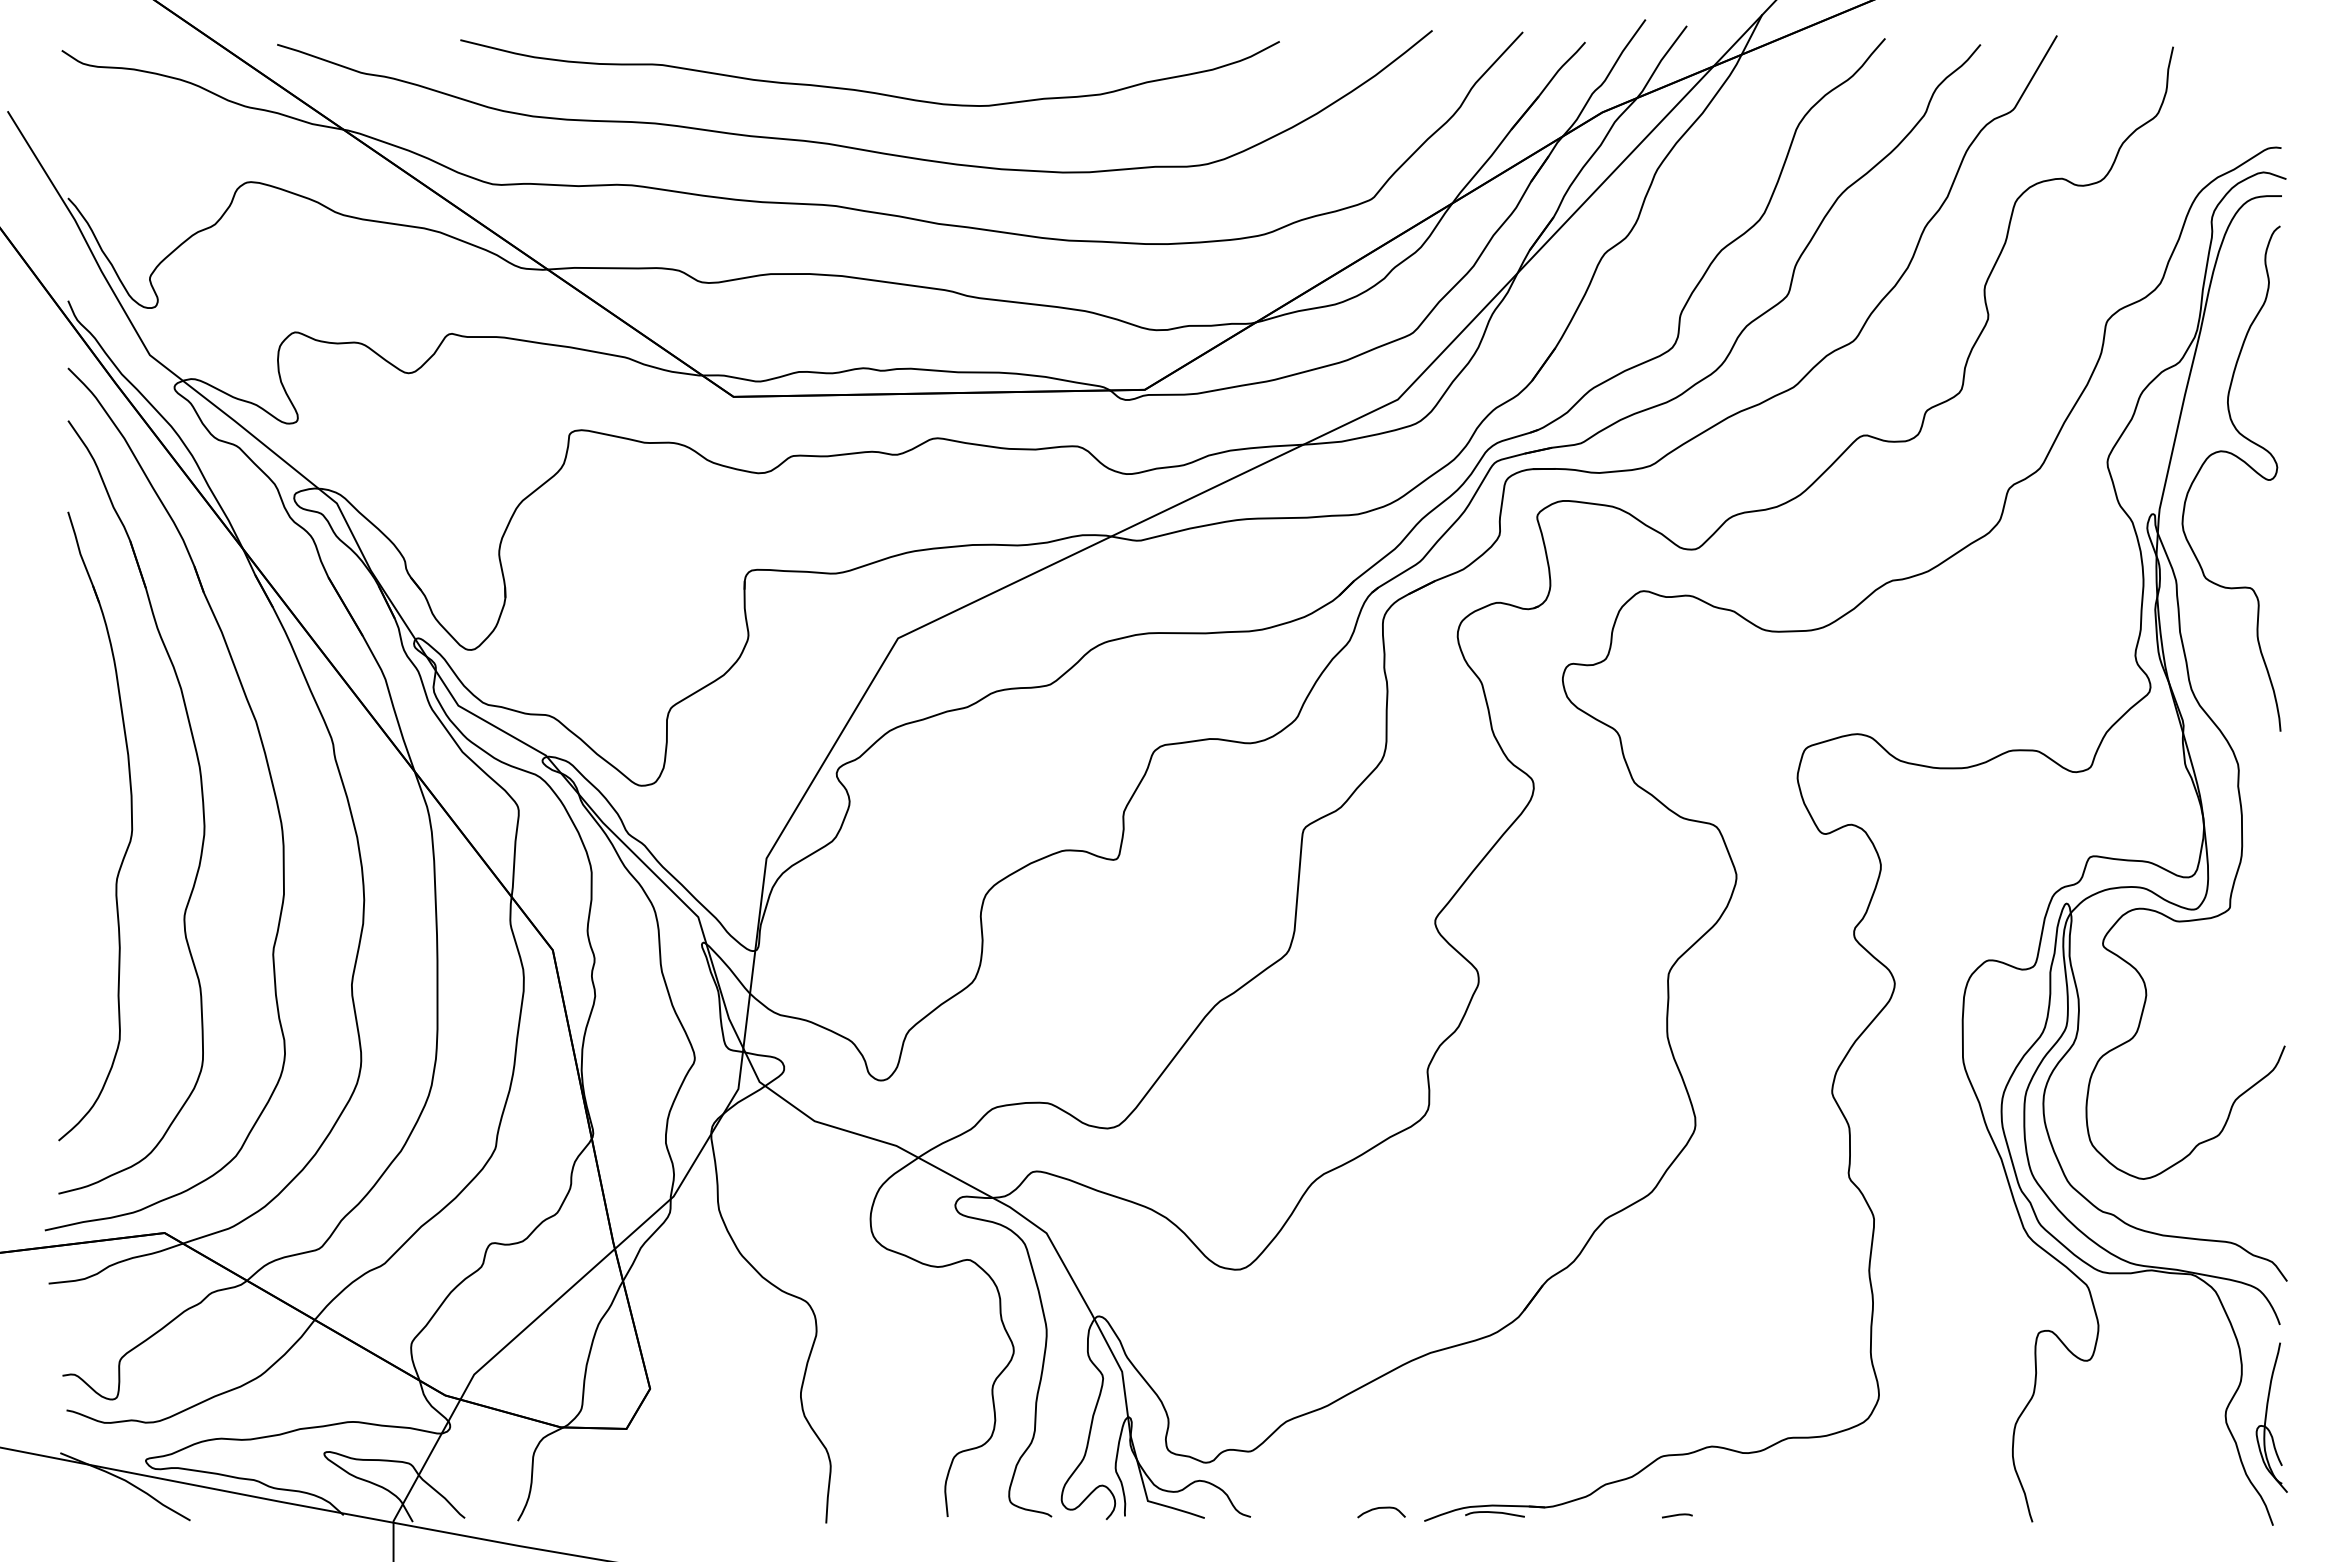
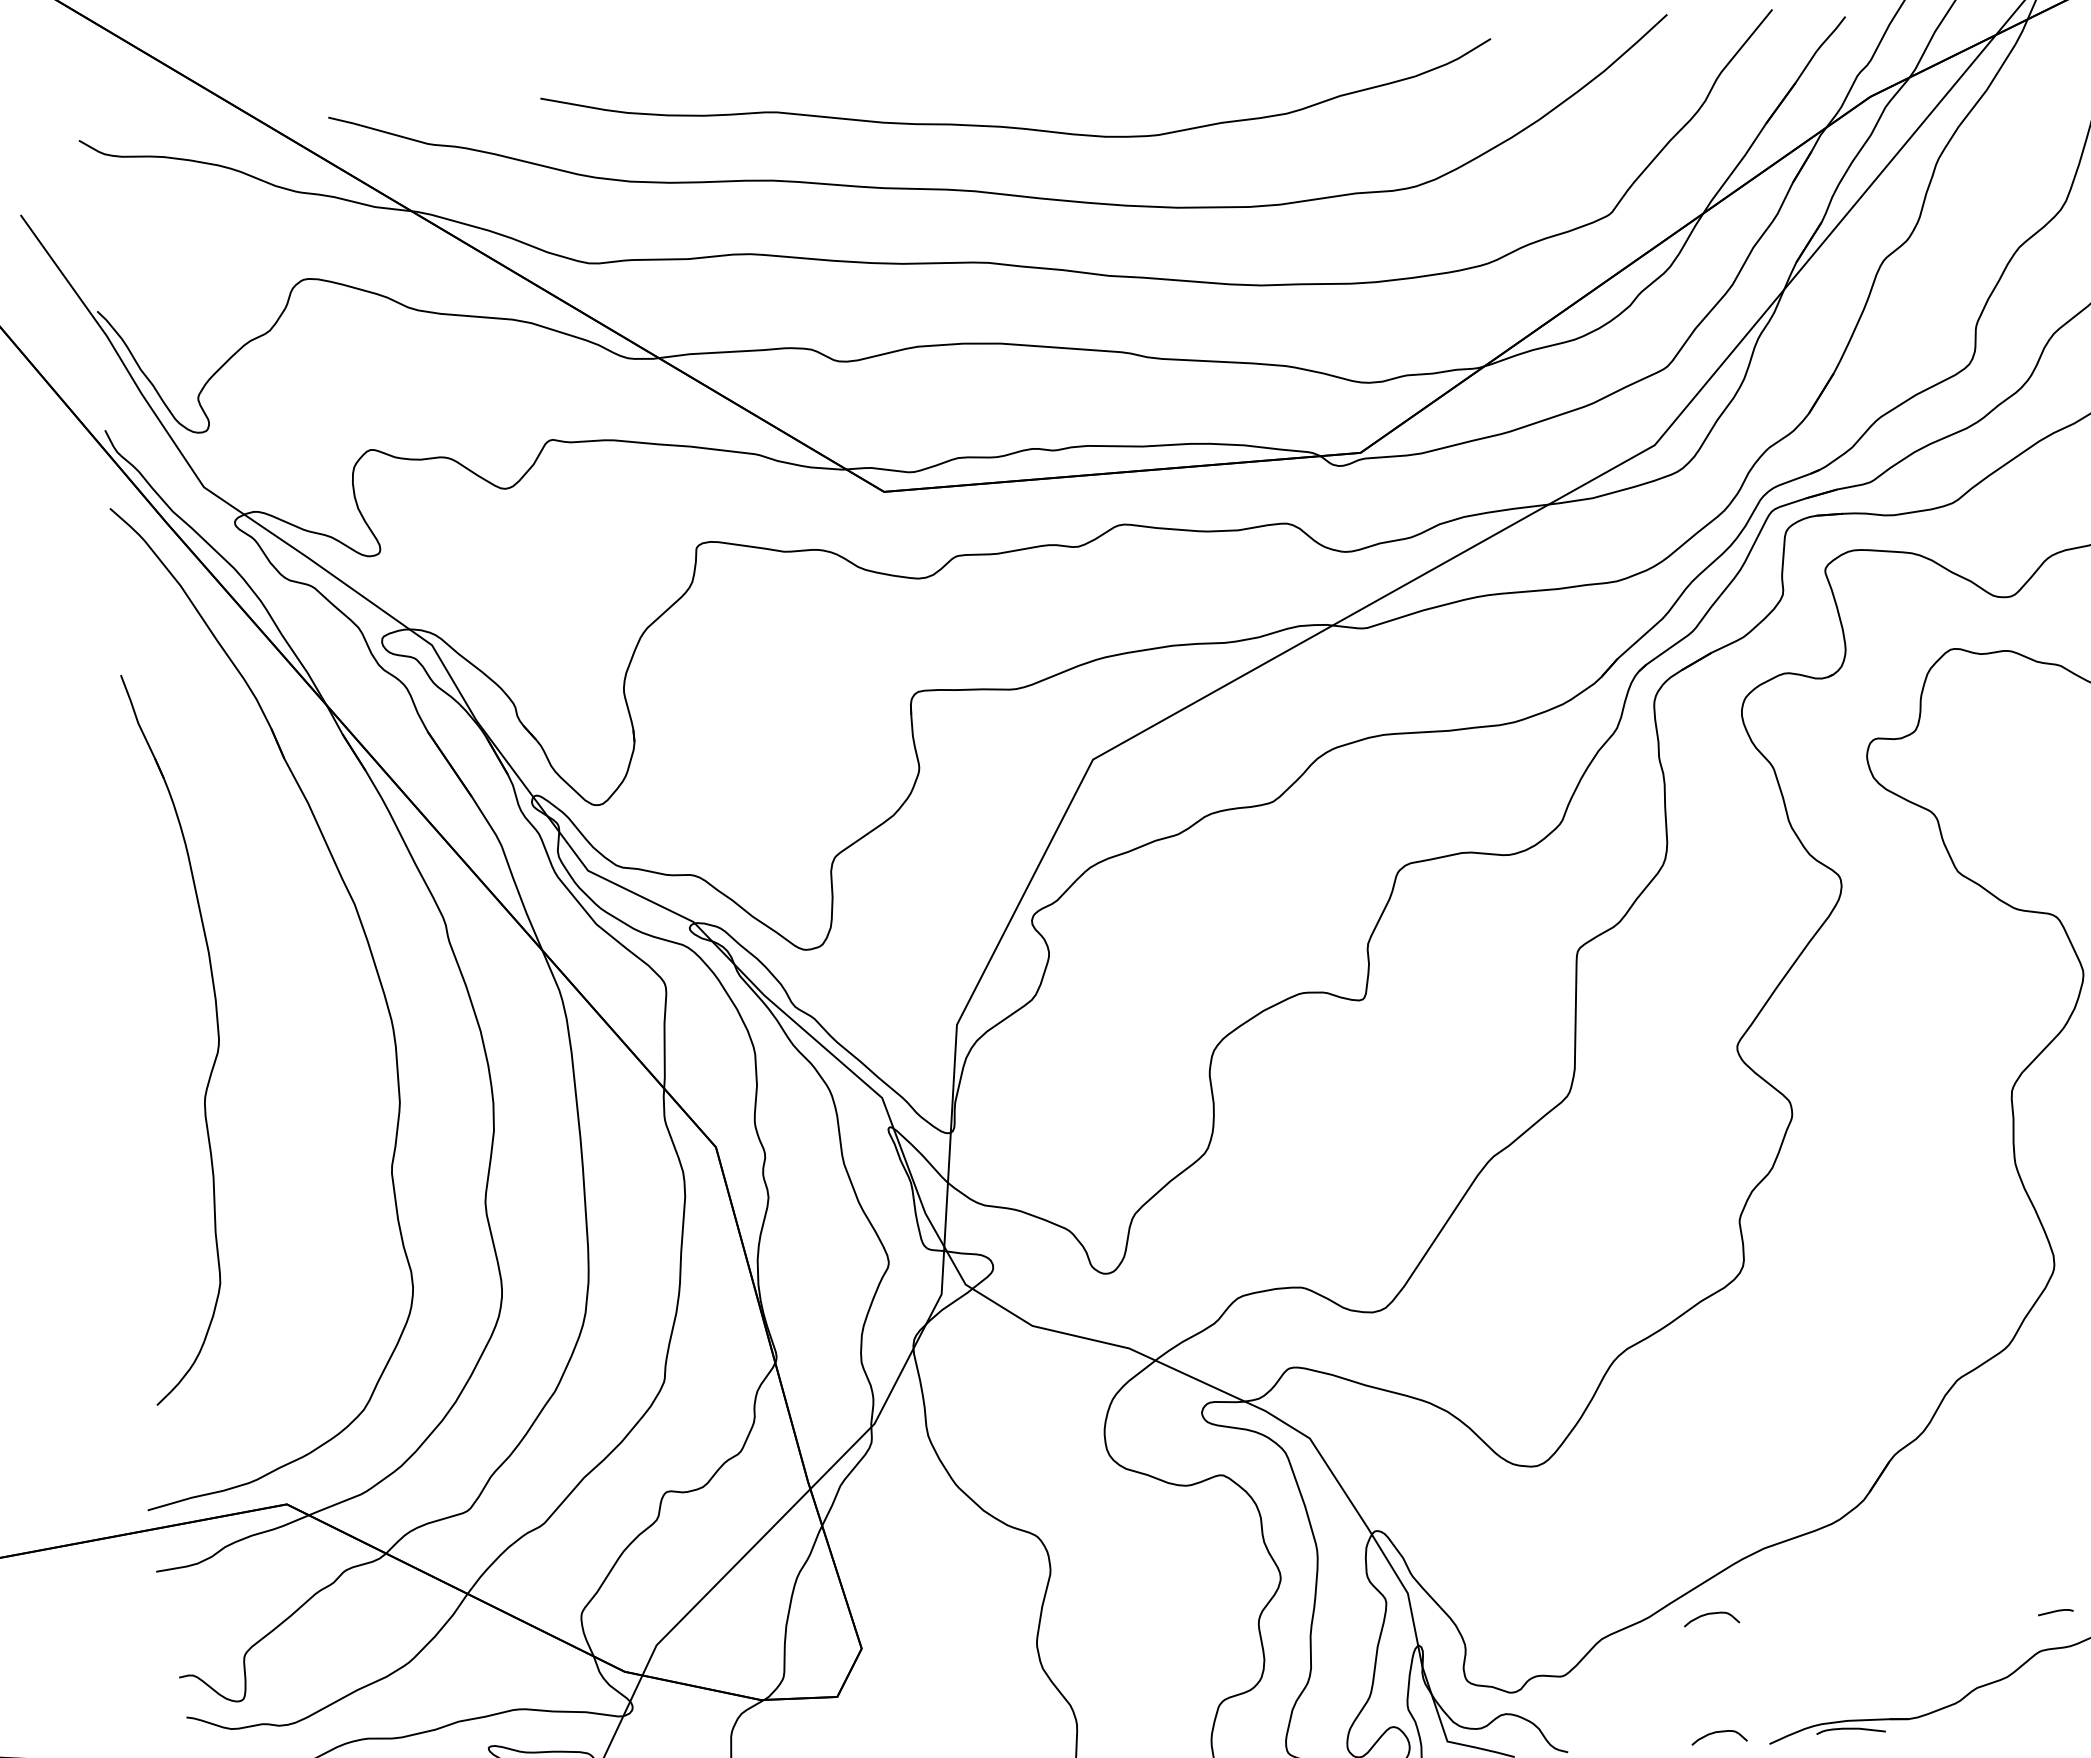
part: (201, 797) -> (296, 996), removed
curve: (1381, 1406) -> (1711, 1614), added
line: (1677, 1515) -> (2055, 1611), moved

